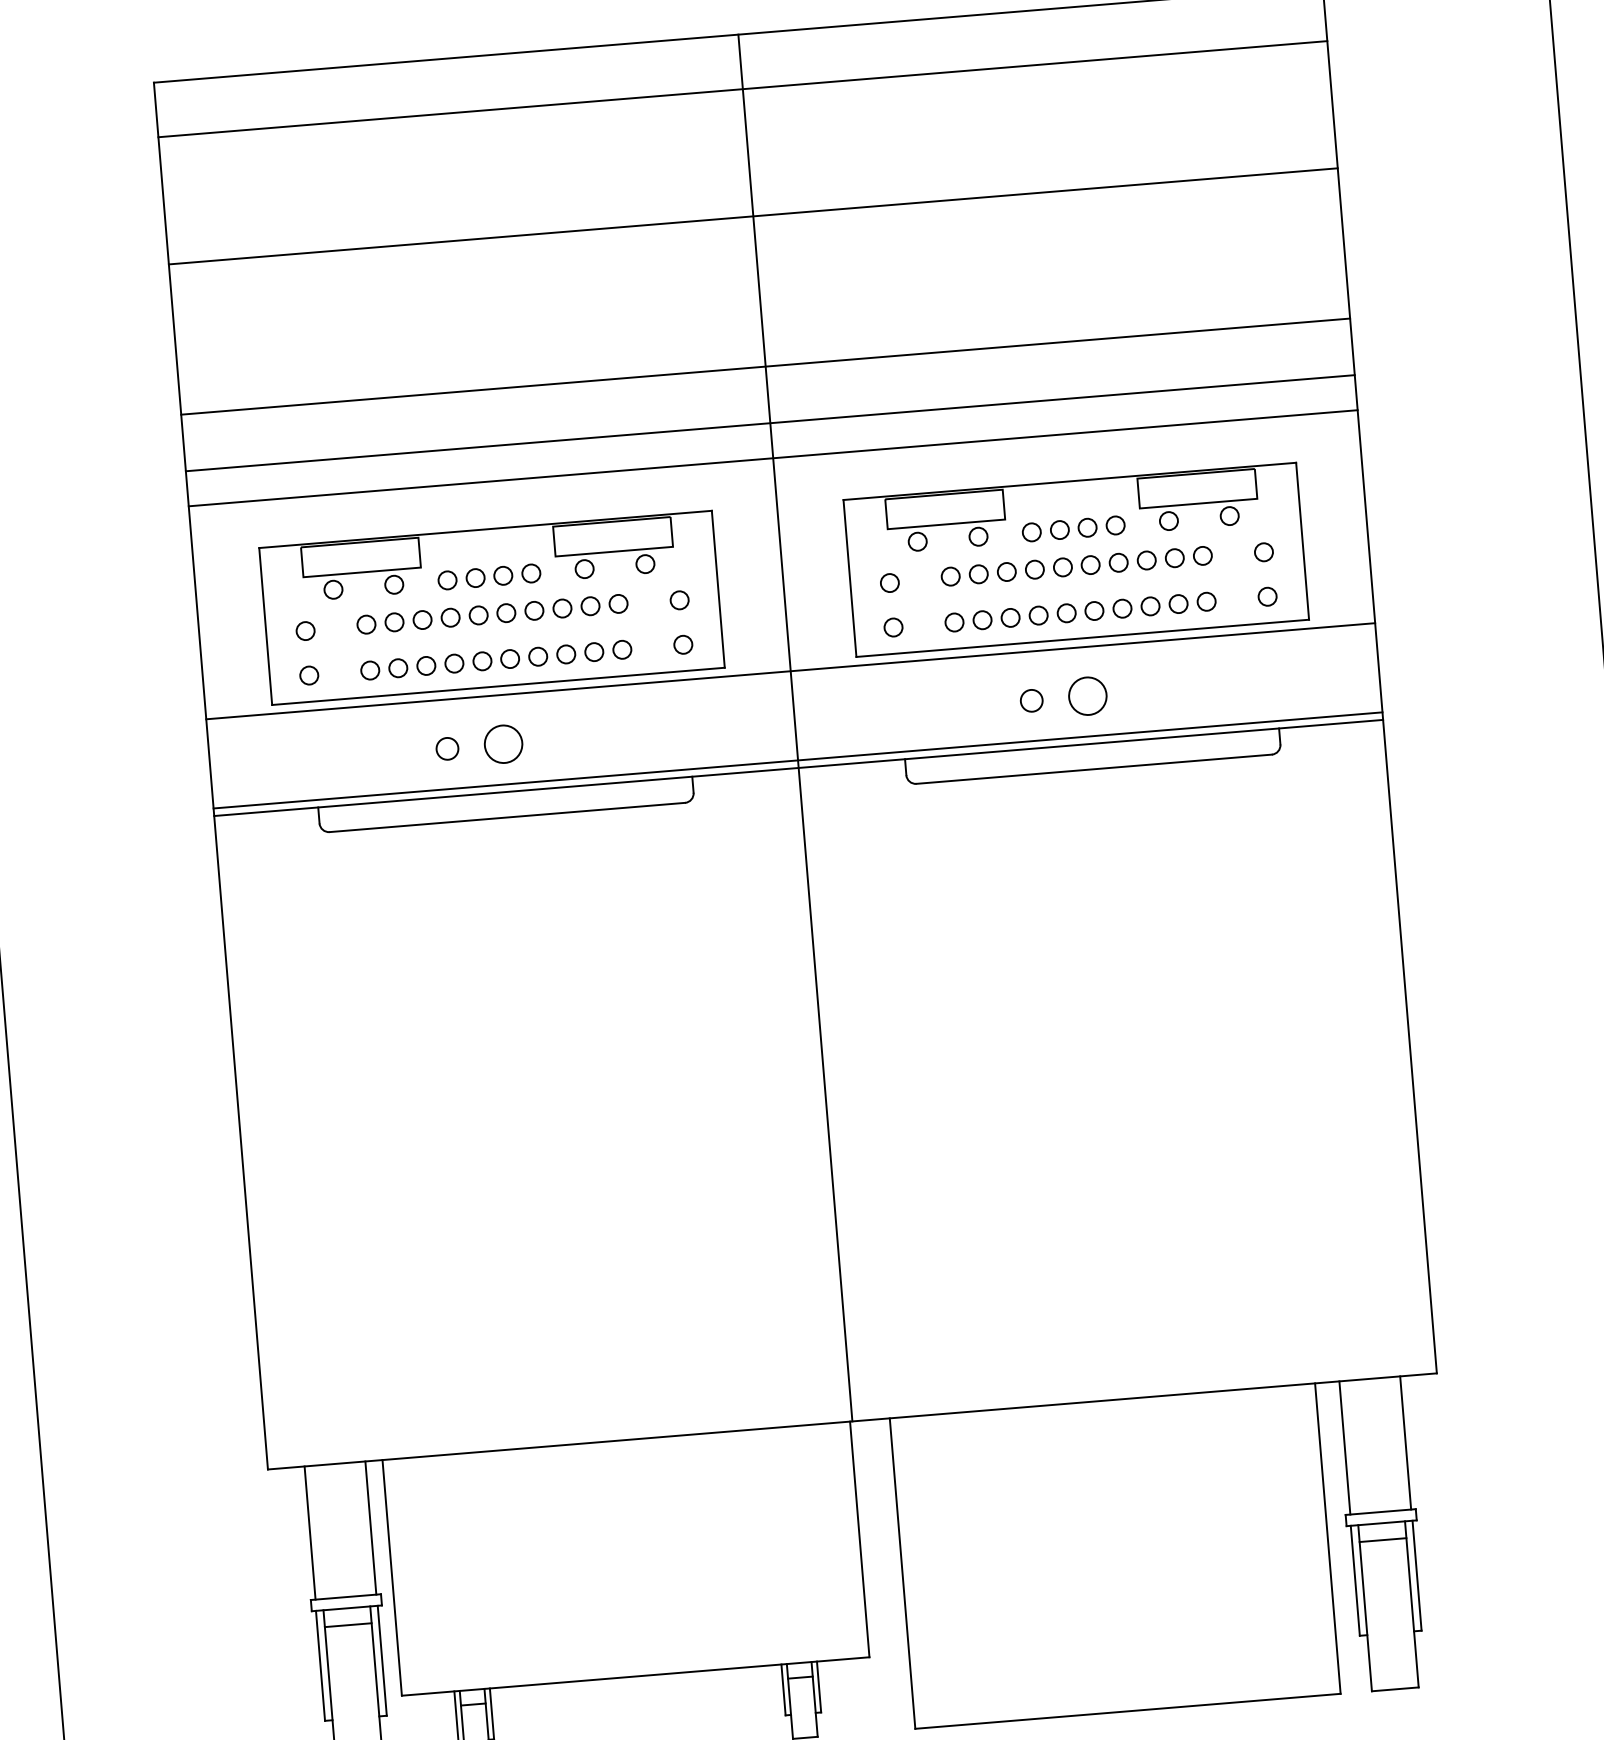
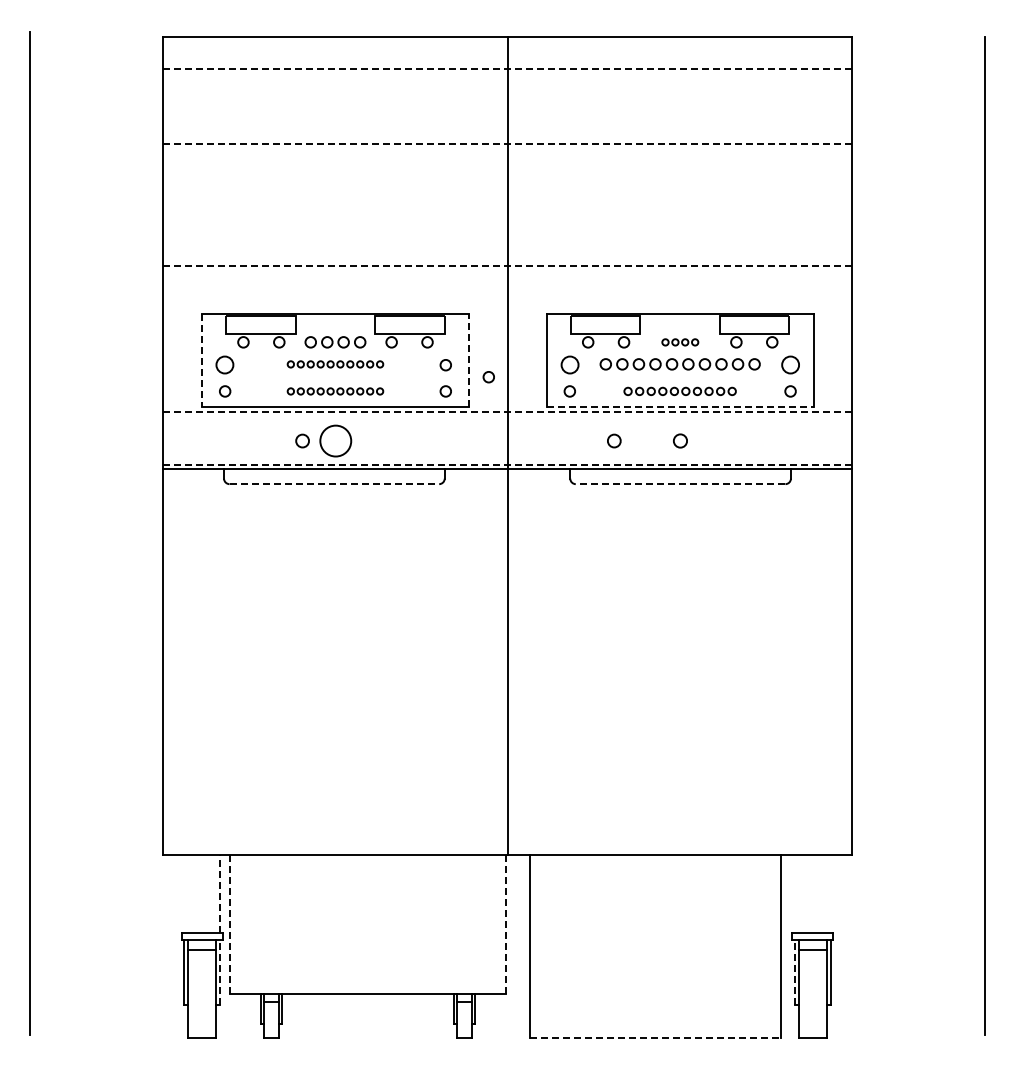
line: (742, 88) -> (507, 68), solid -> dashed
line: (753, 215) -> (507, 143), solid -> dashed
line: (765, 366) -> (507, 232), removed
line: (770, 422) -> (507, 265), solid -> dashed
line: (773, 458) -> (507, 286), removed
part: (1074, 529) -> (680, 342), size x0.6
circle: (1263, 552) -> (790, 365), size x1.6
circle: (889, 583) -> (569, 365), size x1.6
line: (719, 589) -> (469, 360), solid -> dashed
part: (1079, 612) -> (679, 391), size x0.7
part: (492, 614) -> (335, 364), size x0.6
circle: (753, 615) -> (488, 377), added
line: (265, 628) -> (201, 361), solid -> dashed
circle: (306, 631) -> (225, 365), size x1.6
line: (1083, 637) -> (680, 406), solid -> dashed
part: (496, 660) -> (335, 391), size x0.6
line: (790, 671) -> (507, 412), solid -> dashed
circle: (1087, 695) -> (680, 440), size x0.6
circle: (1031, 699) -> (614, 440), moved
circle: (503, 743) -> (335, 440), size x1.4
line: (798, 760) -> (507, 464), solid -> dashed
line: (1094, 769) -> (680, 484), solid -> dashed
line: (507, 818) -> (334, 484), solid -> dashed
line: (1405, 1442) -> (830, 893), removed
line: (1344, 1447) -> (794, 893), removed
line: (371, 1527) -> (220, 893), solid -> dashed
line: (310, 1532) -> (184, 893), removed
line: (860, 1539) -> (506, 924), solid -> dashed
line: (392, 1578) -> (230, 924), solid -> dashed
line: (1355, 1579) -> (794, 971), solid -> dashed
line: (382, 1659) -> (220, 971), solid -> dashed
line: (1128, 1710) -> (655, 1037), solid -> dashed

